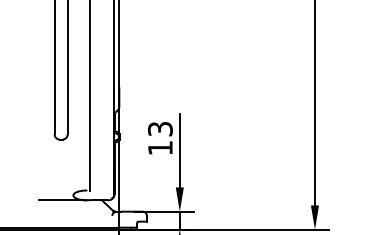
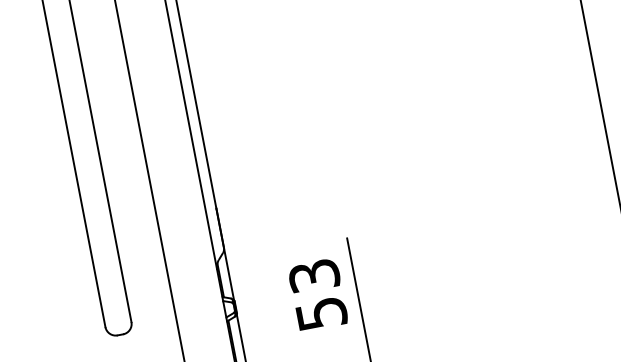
text: (160, 148) -> (321, 314), 13 -> 53

